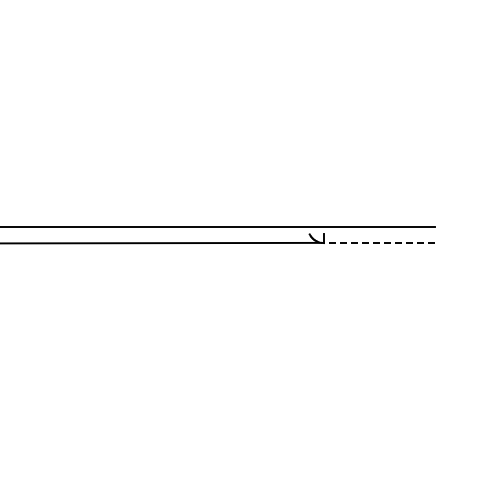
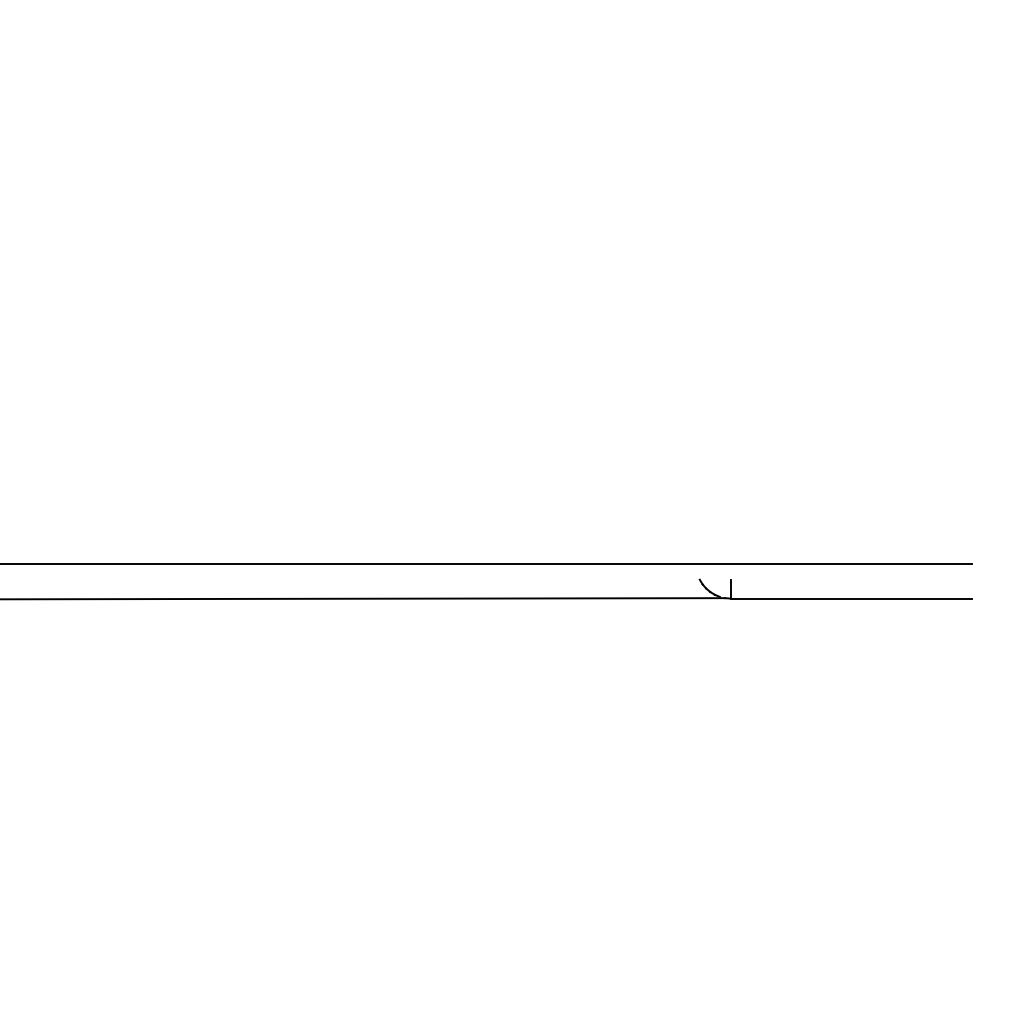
line: (379, 243) -> (851, 599), dashed -> solid

